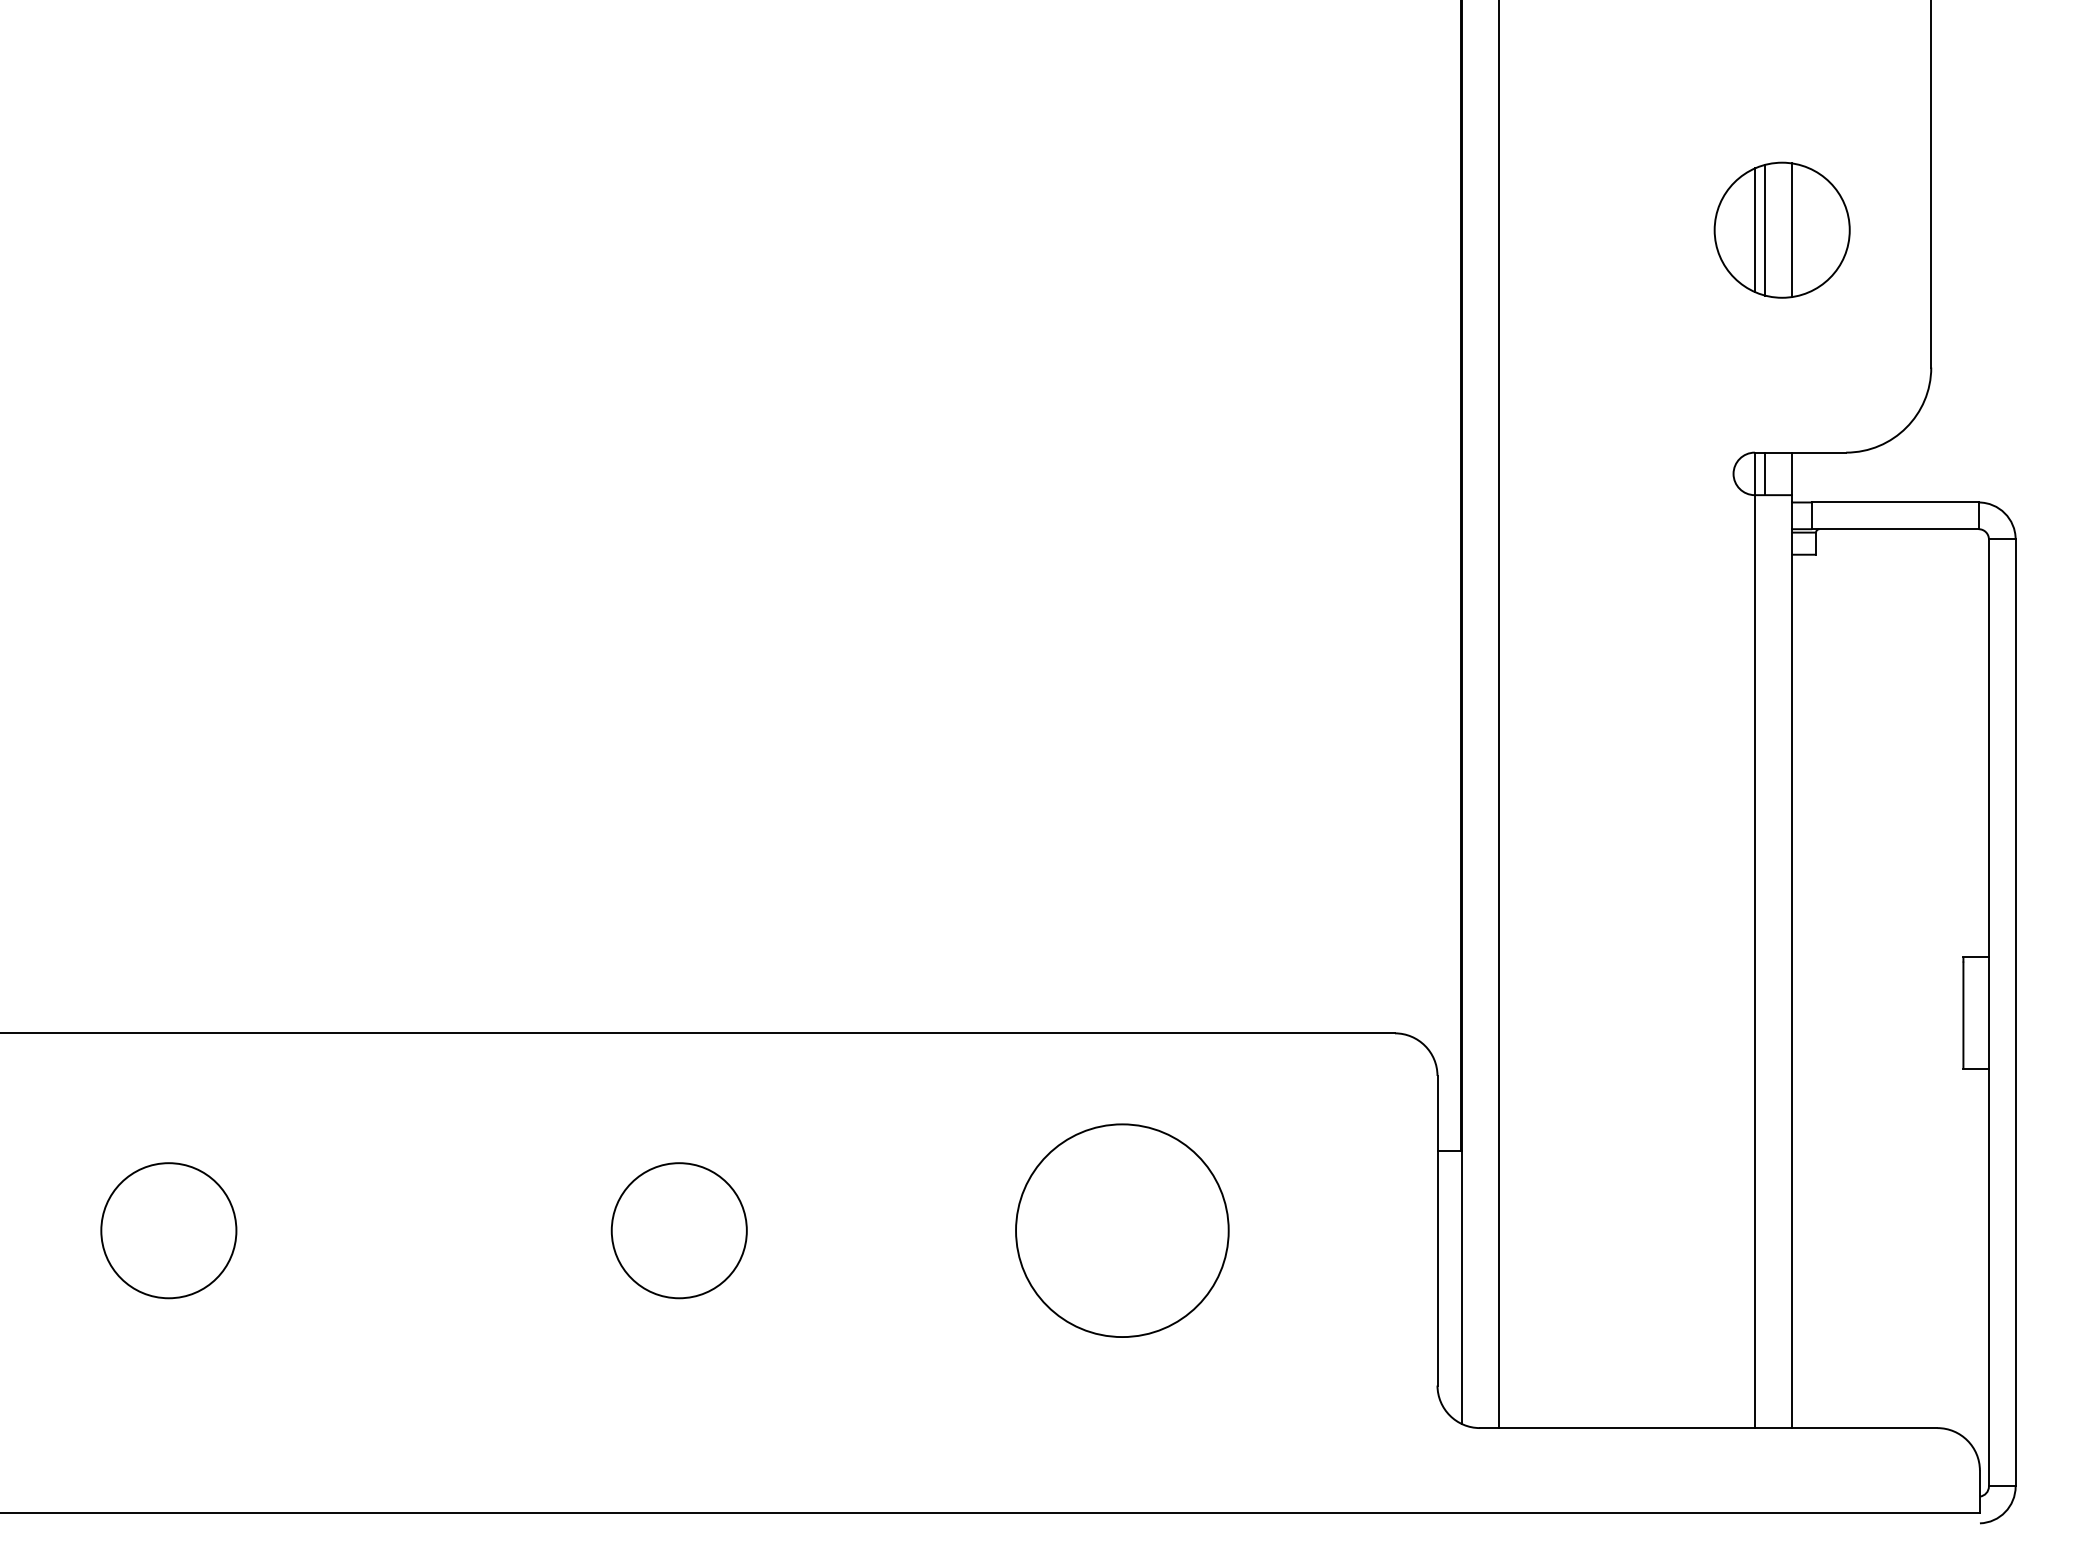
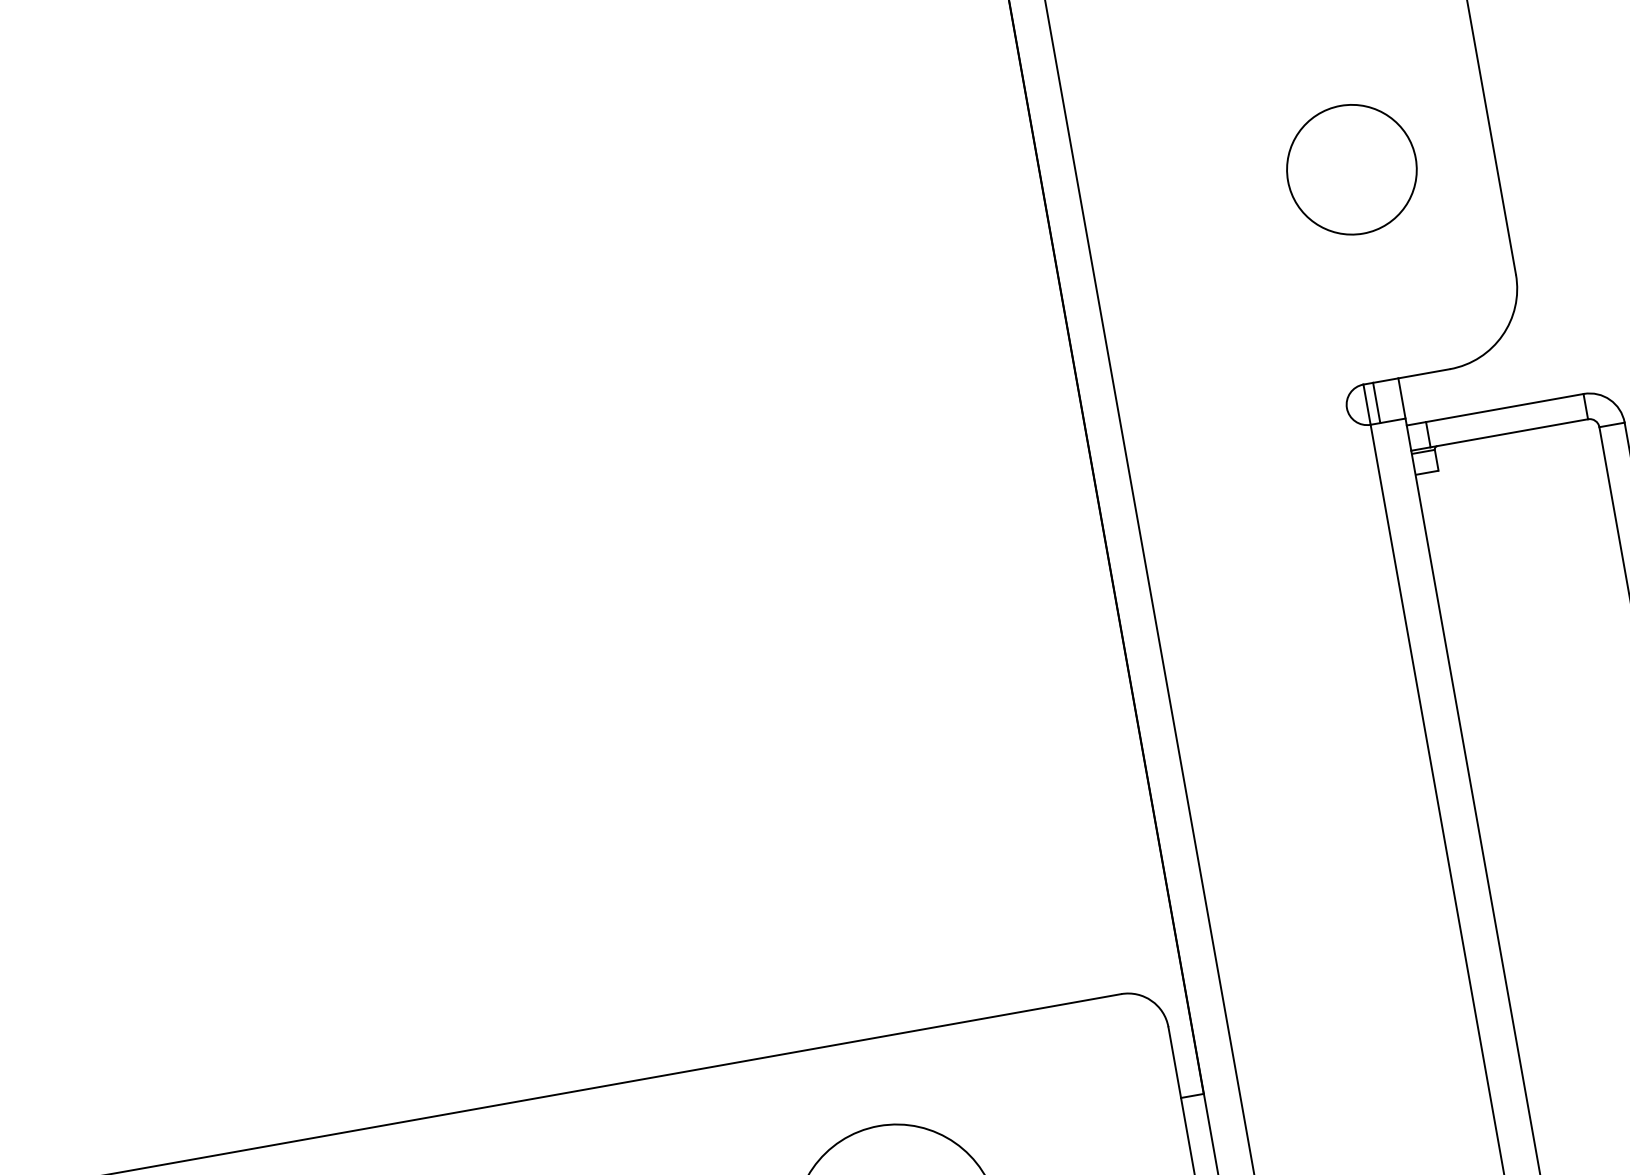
line: (1754, 229) -> (1325, 173), removed
line: (1765, 229) -> (1336, 171), removed
line: (1791, 230) -> (1360, 168), removed

